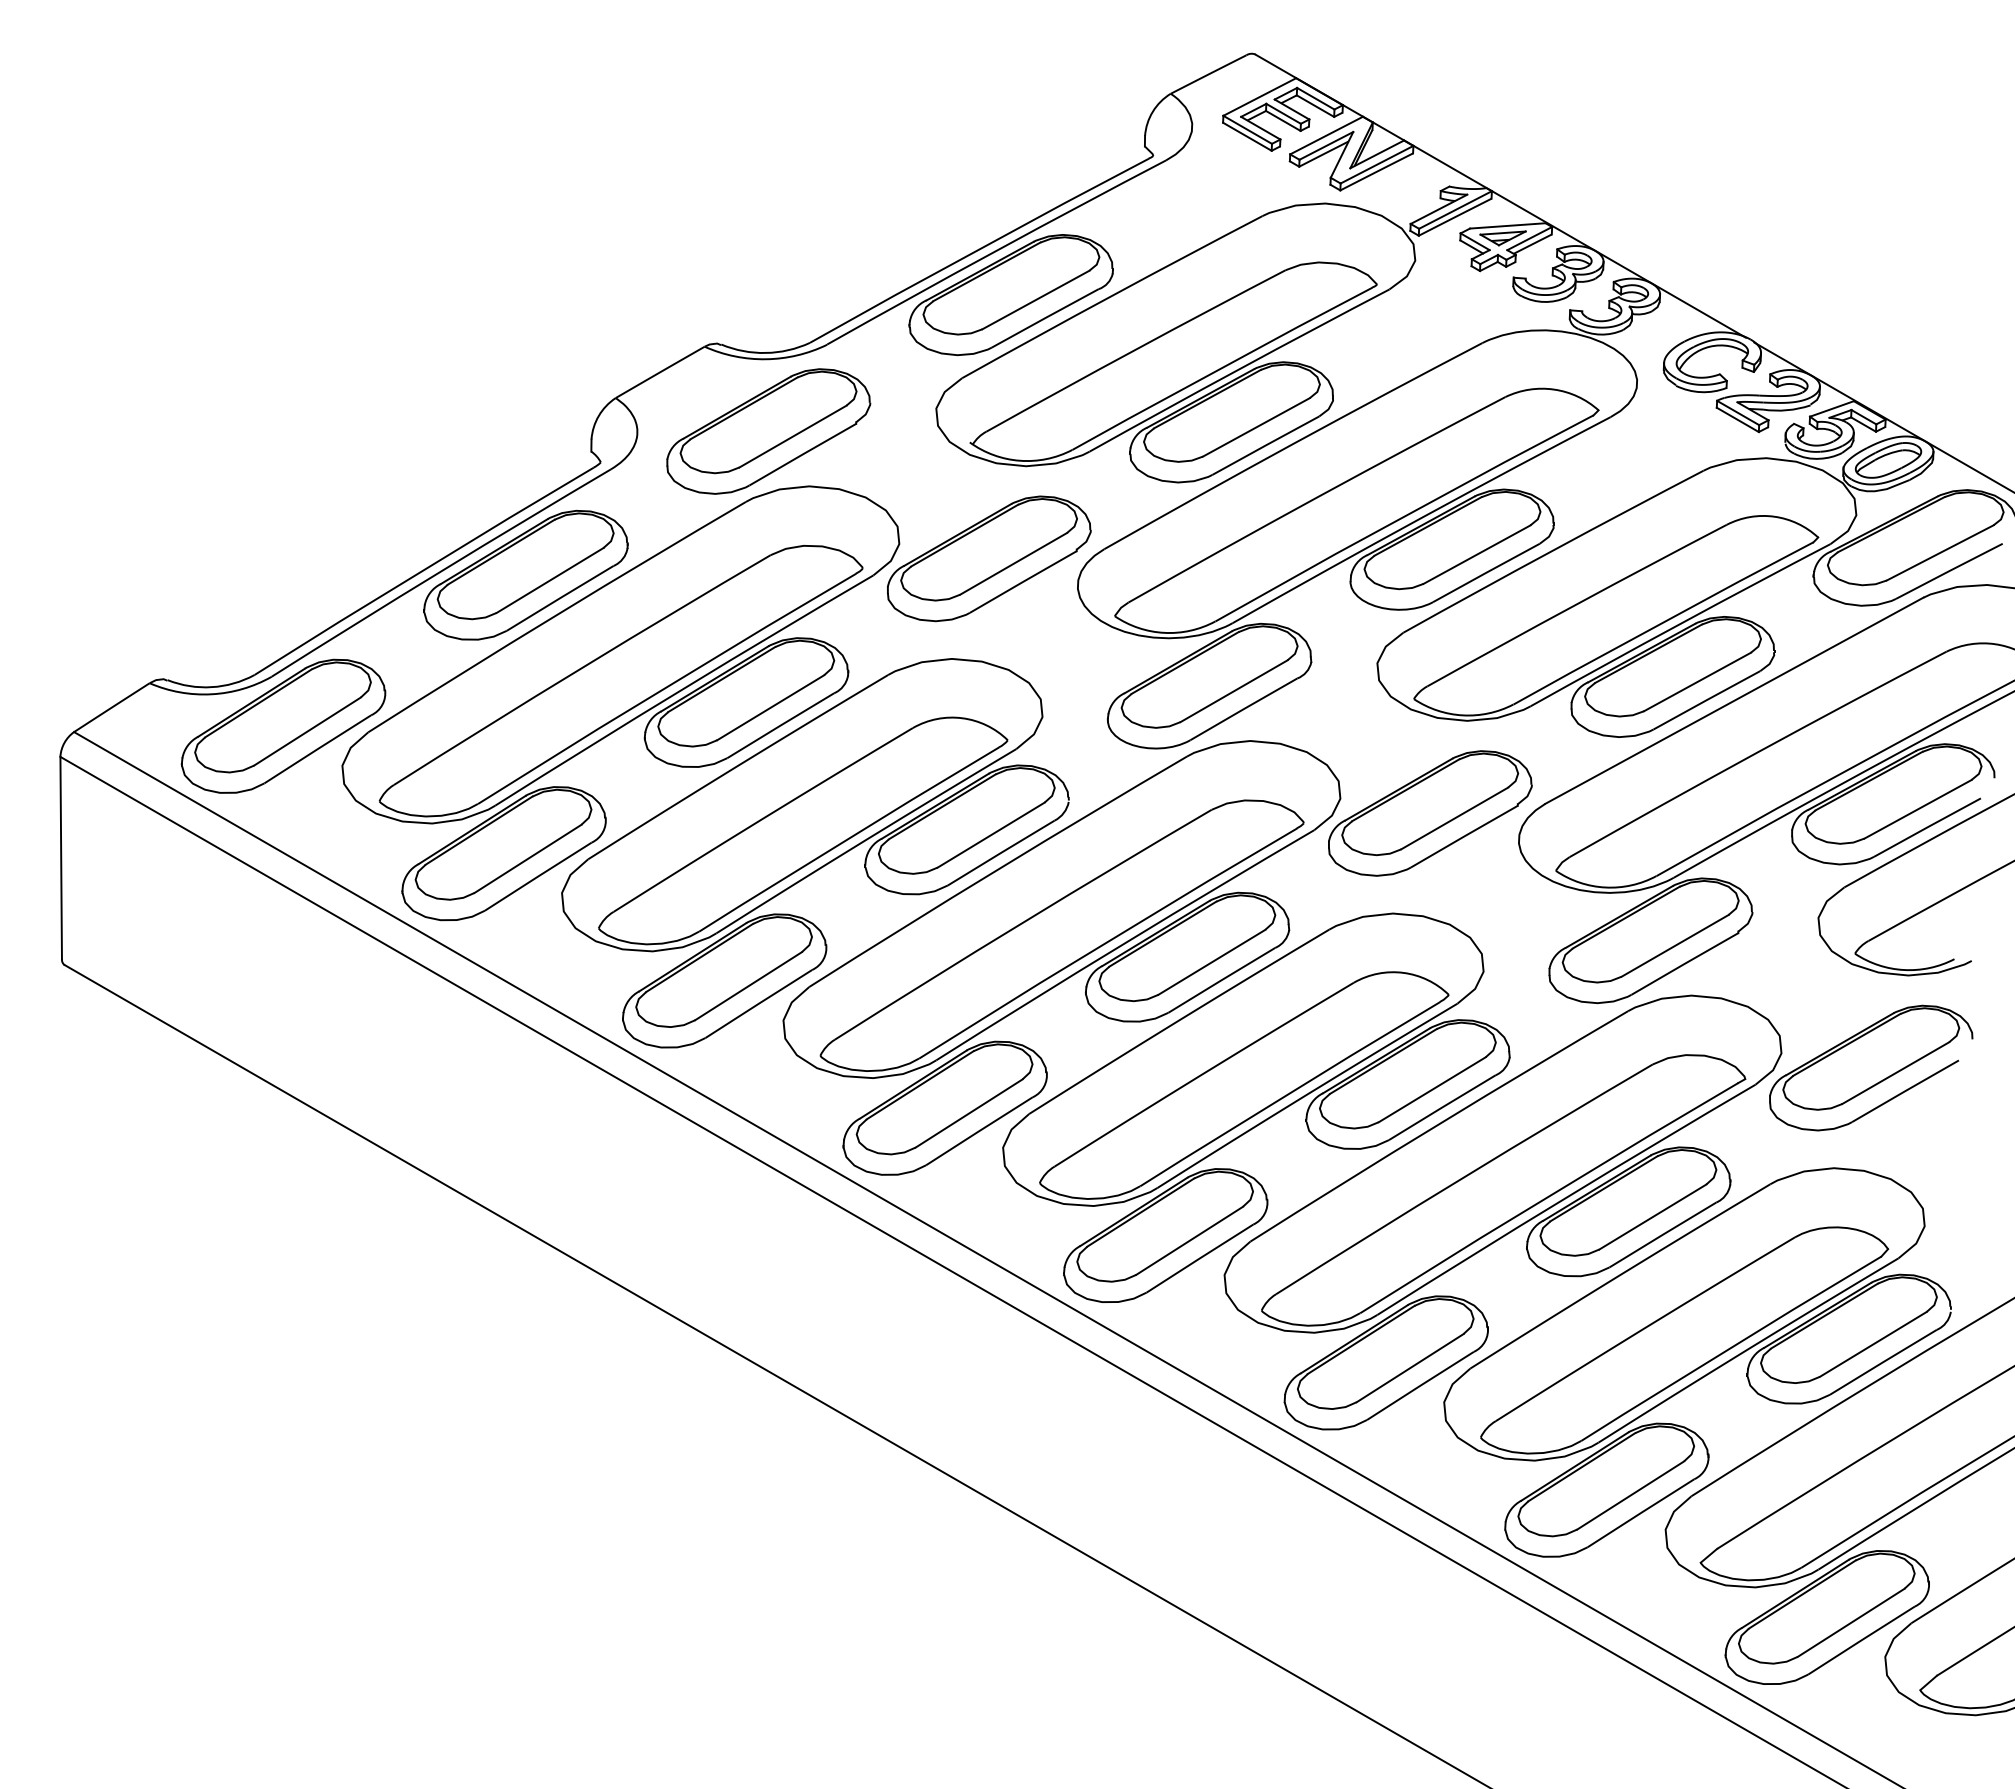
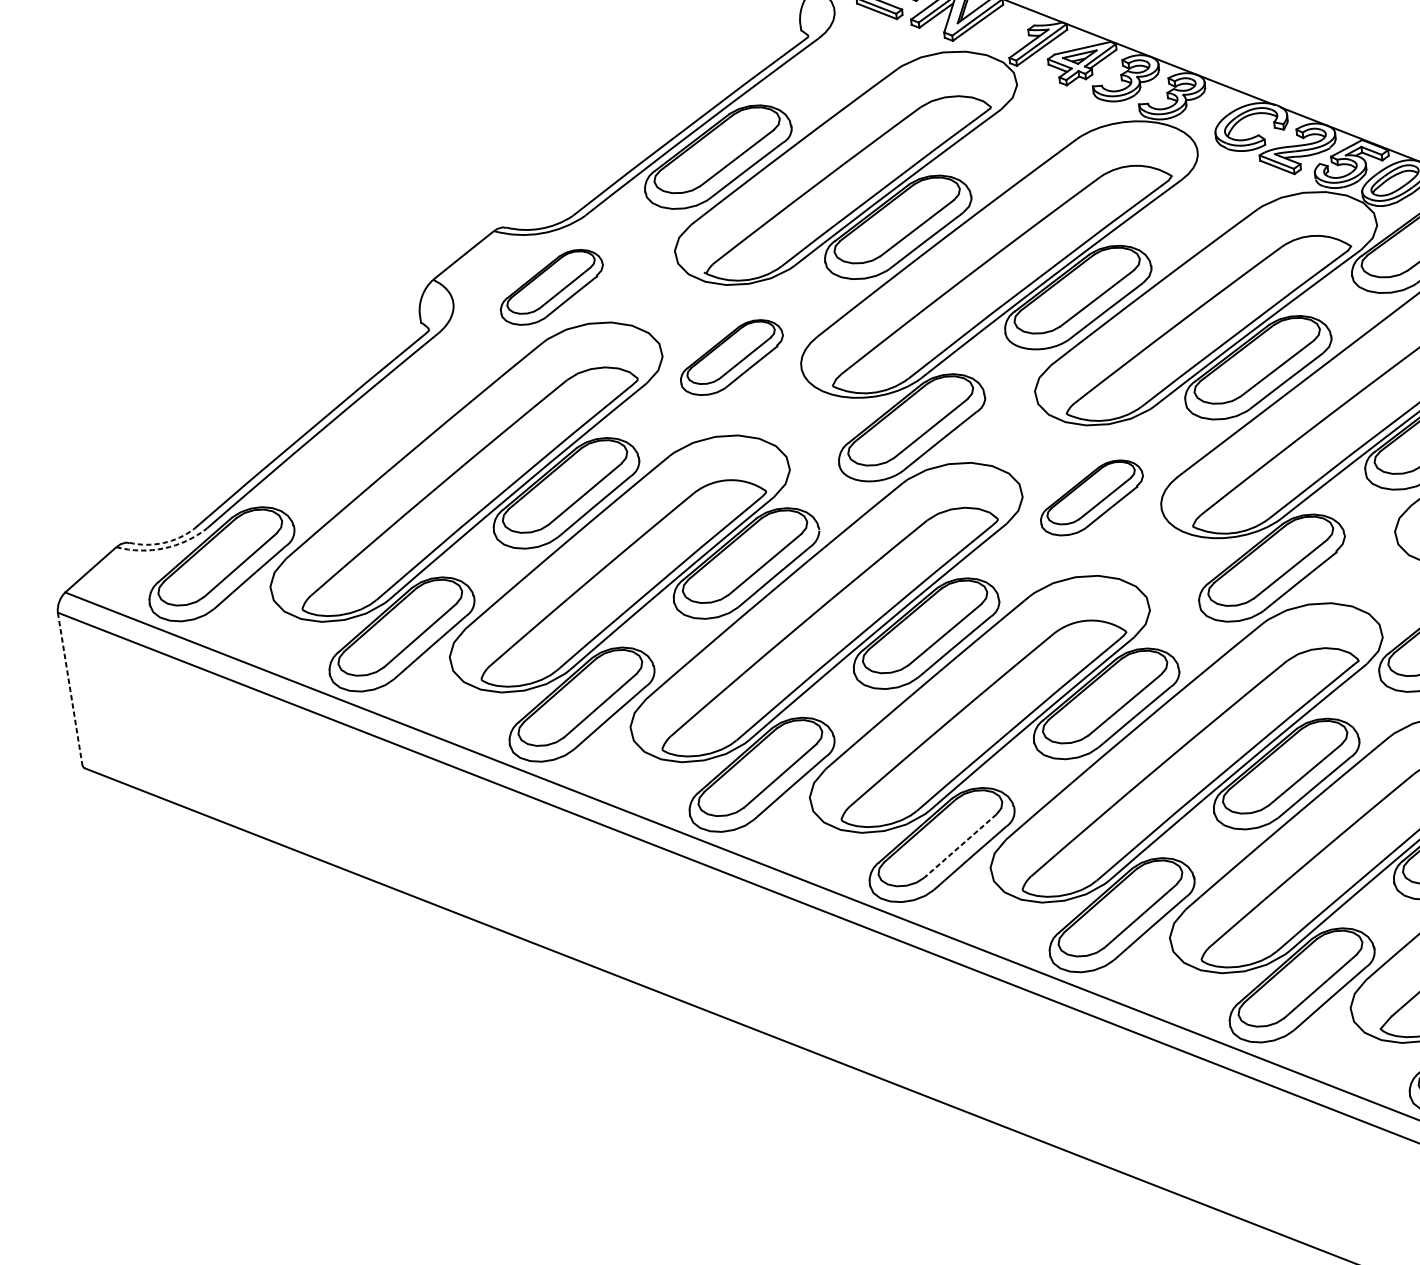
part: (768, 431) -> (551, 287), size x0.7
part: (989, 558) -> (731, 357), size x0.7
part: (525, 574) -> (385, 422), removed
arc: (211, 687) -> (163, 543), solid -> dashed
arc: (211, 694) -> (164, 548), solid -> dashed
part: (1430, 813) -> (1092, 497), size x0.7
line: (61, 858) -> (70, 688), solid -> dashed
line: (1189, 1241) -> (960, 846), solid -> dashed

